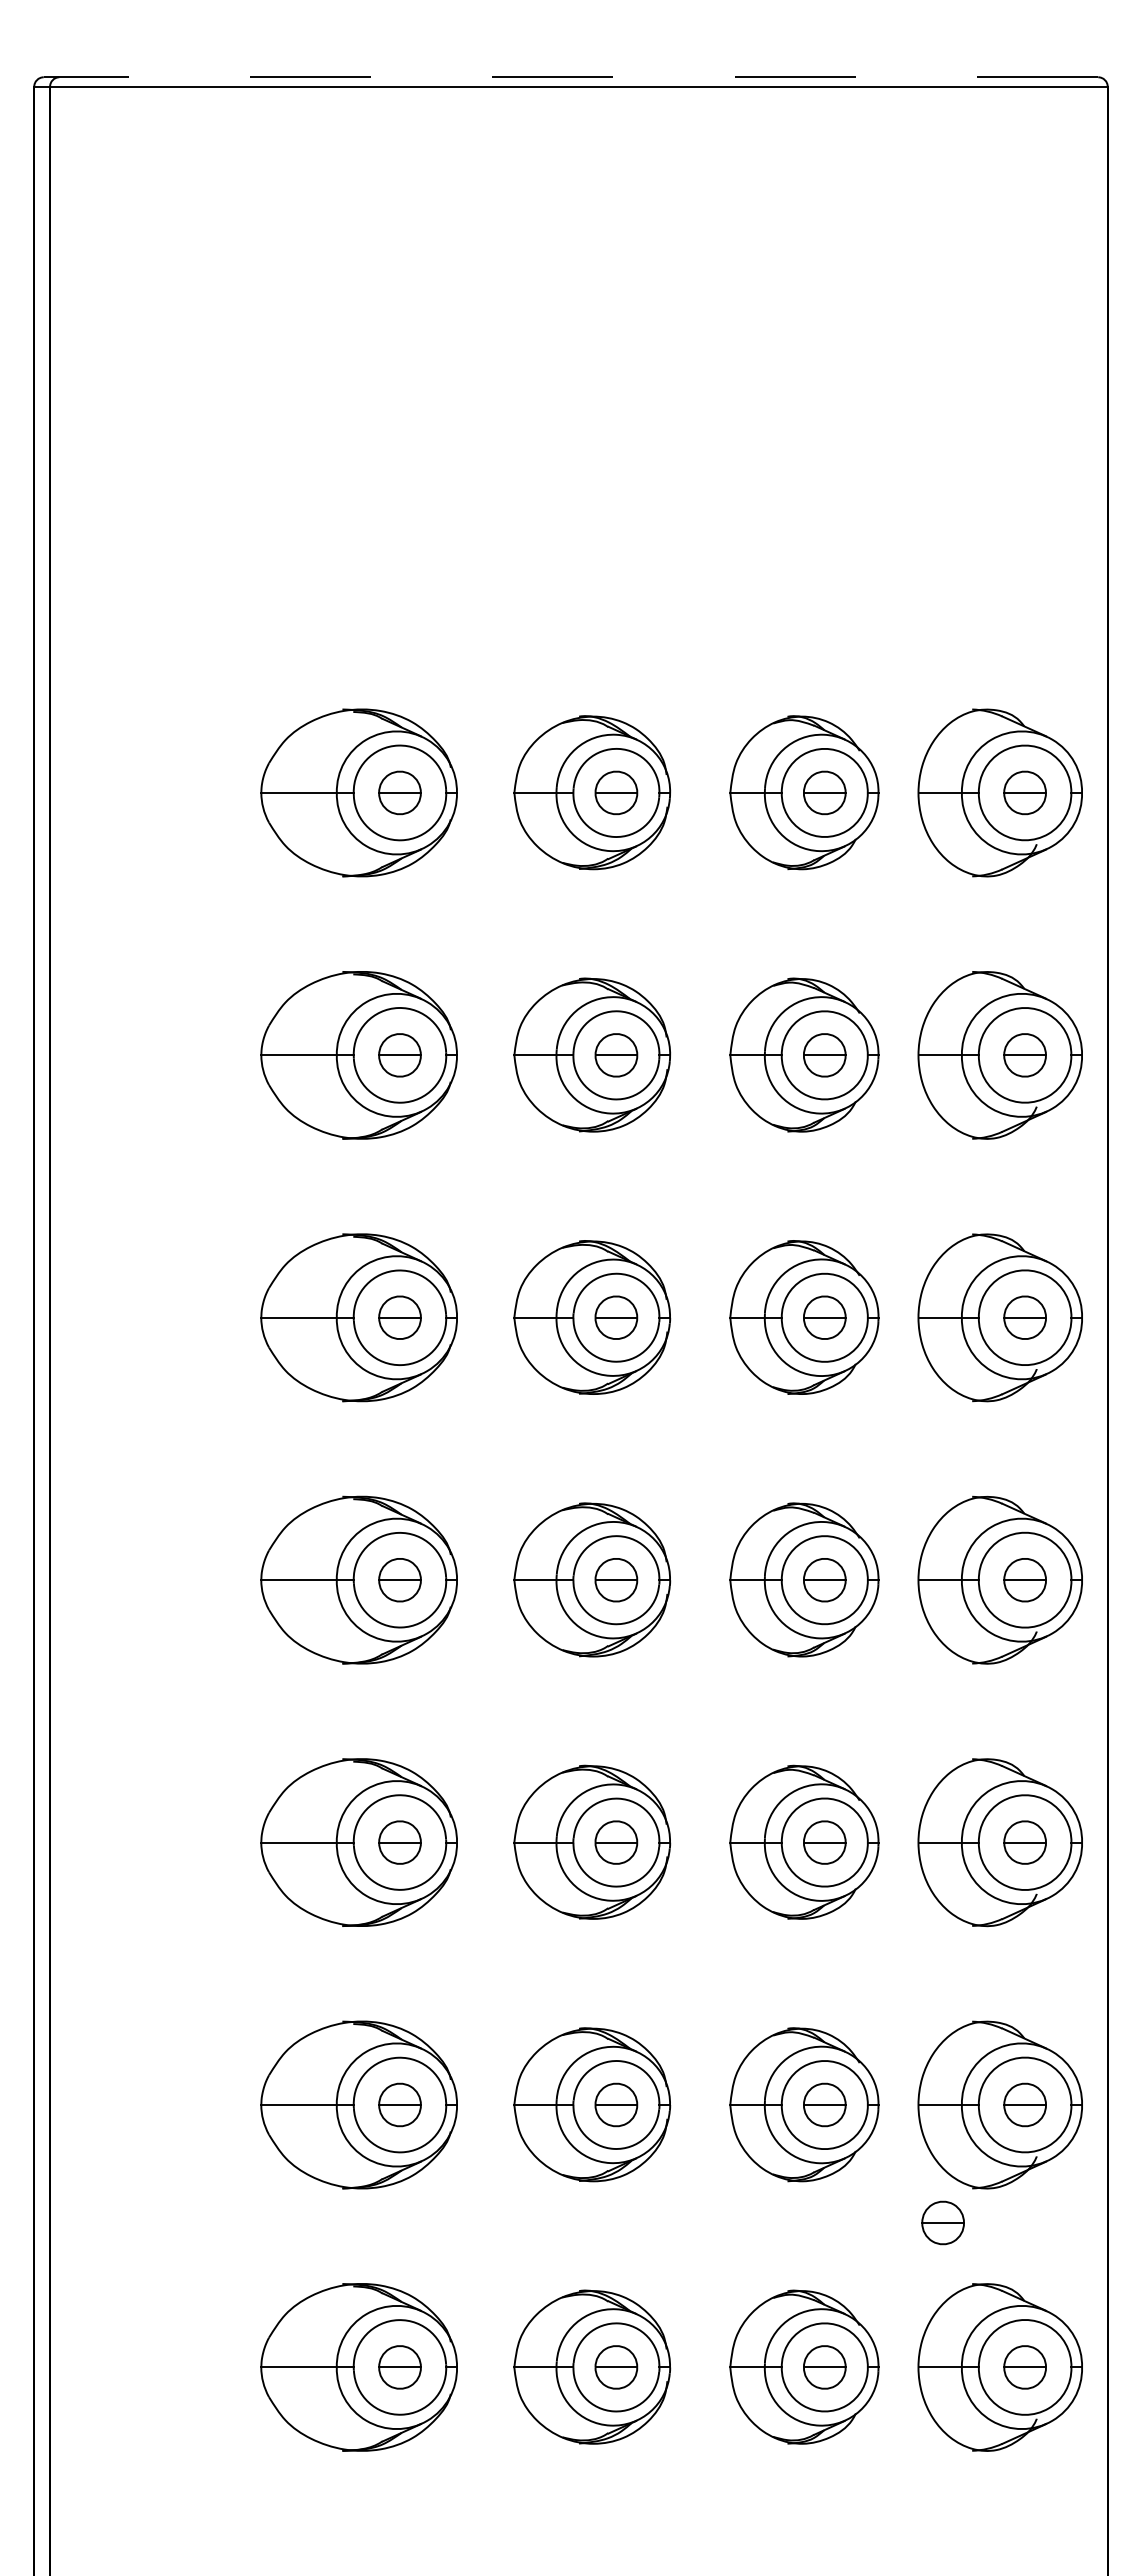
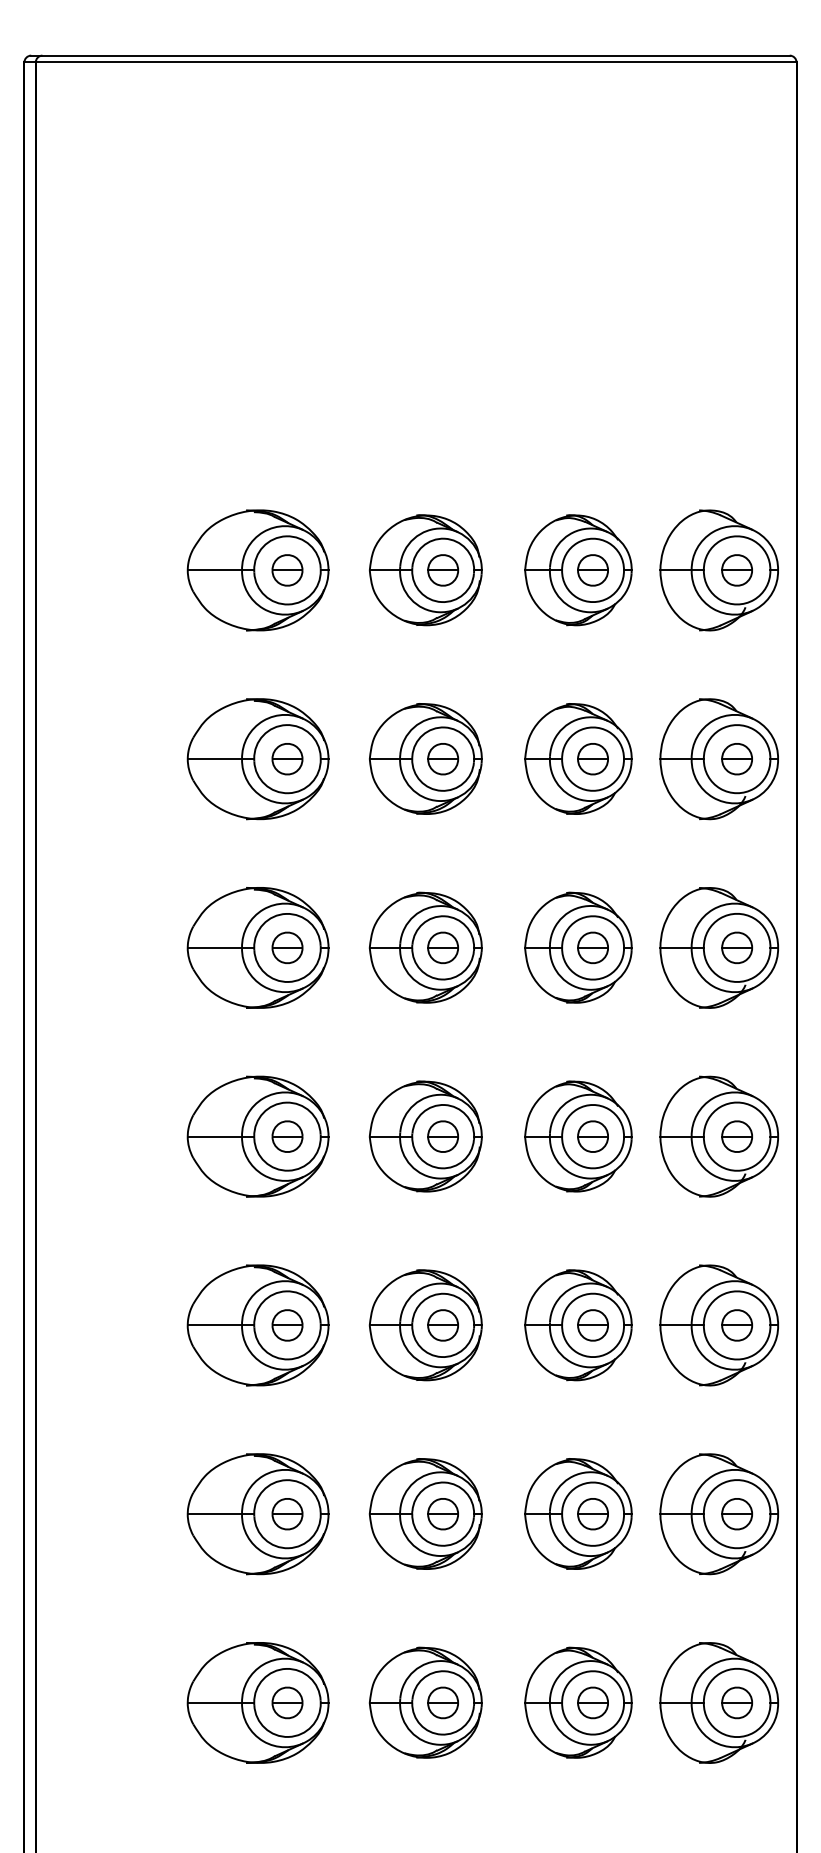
line: (570, 77) -> (410, 55), dashed -> solid
part: (942, 2222) -> (677, 1598), removed

